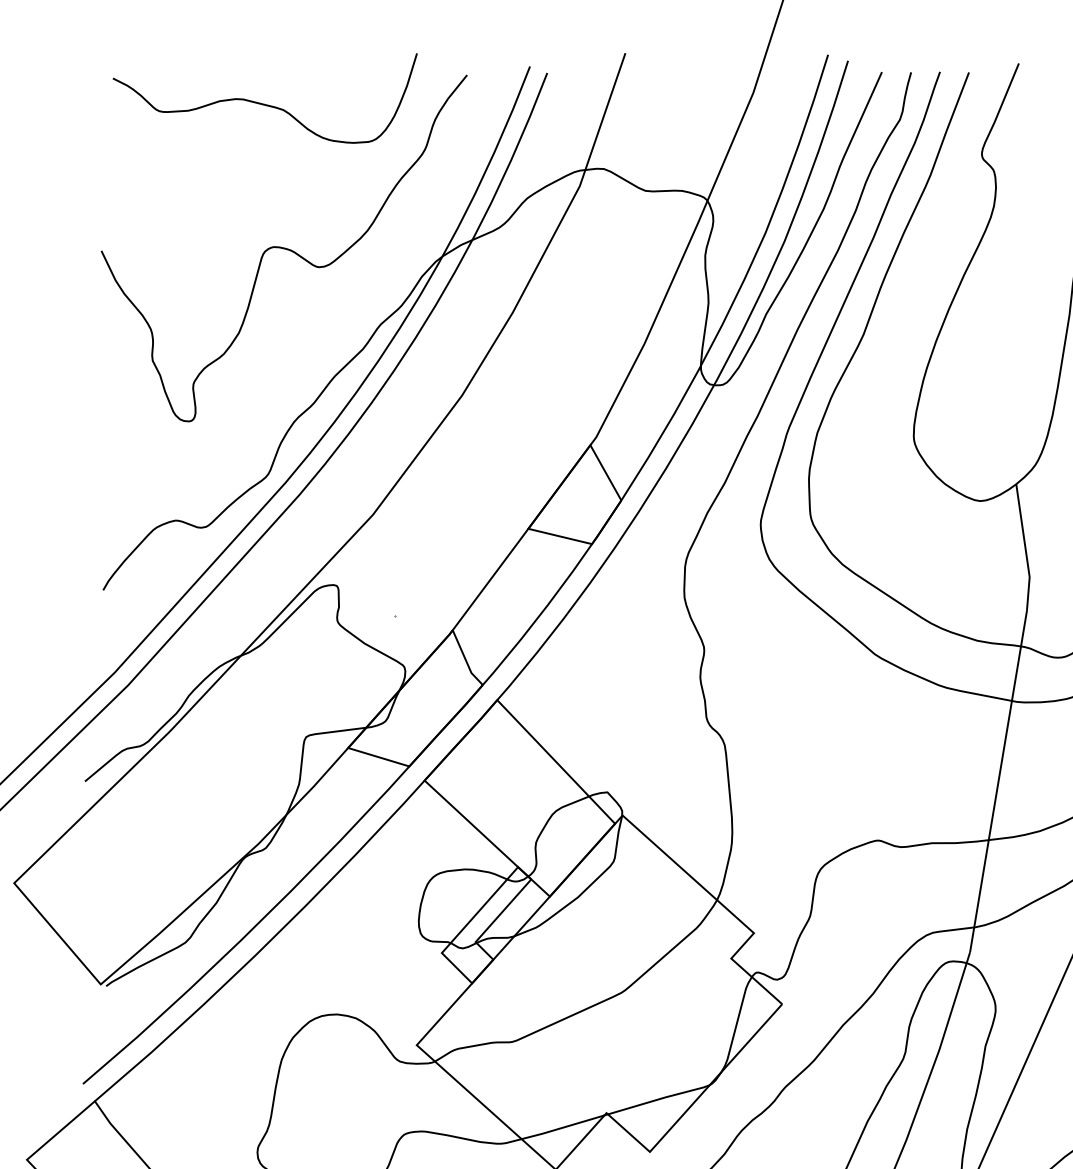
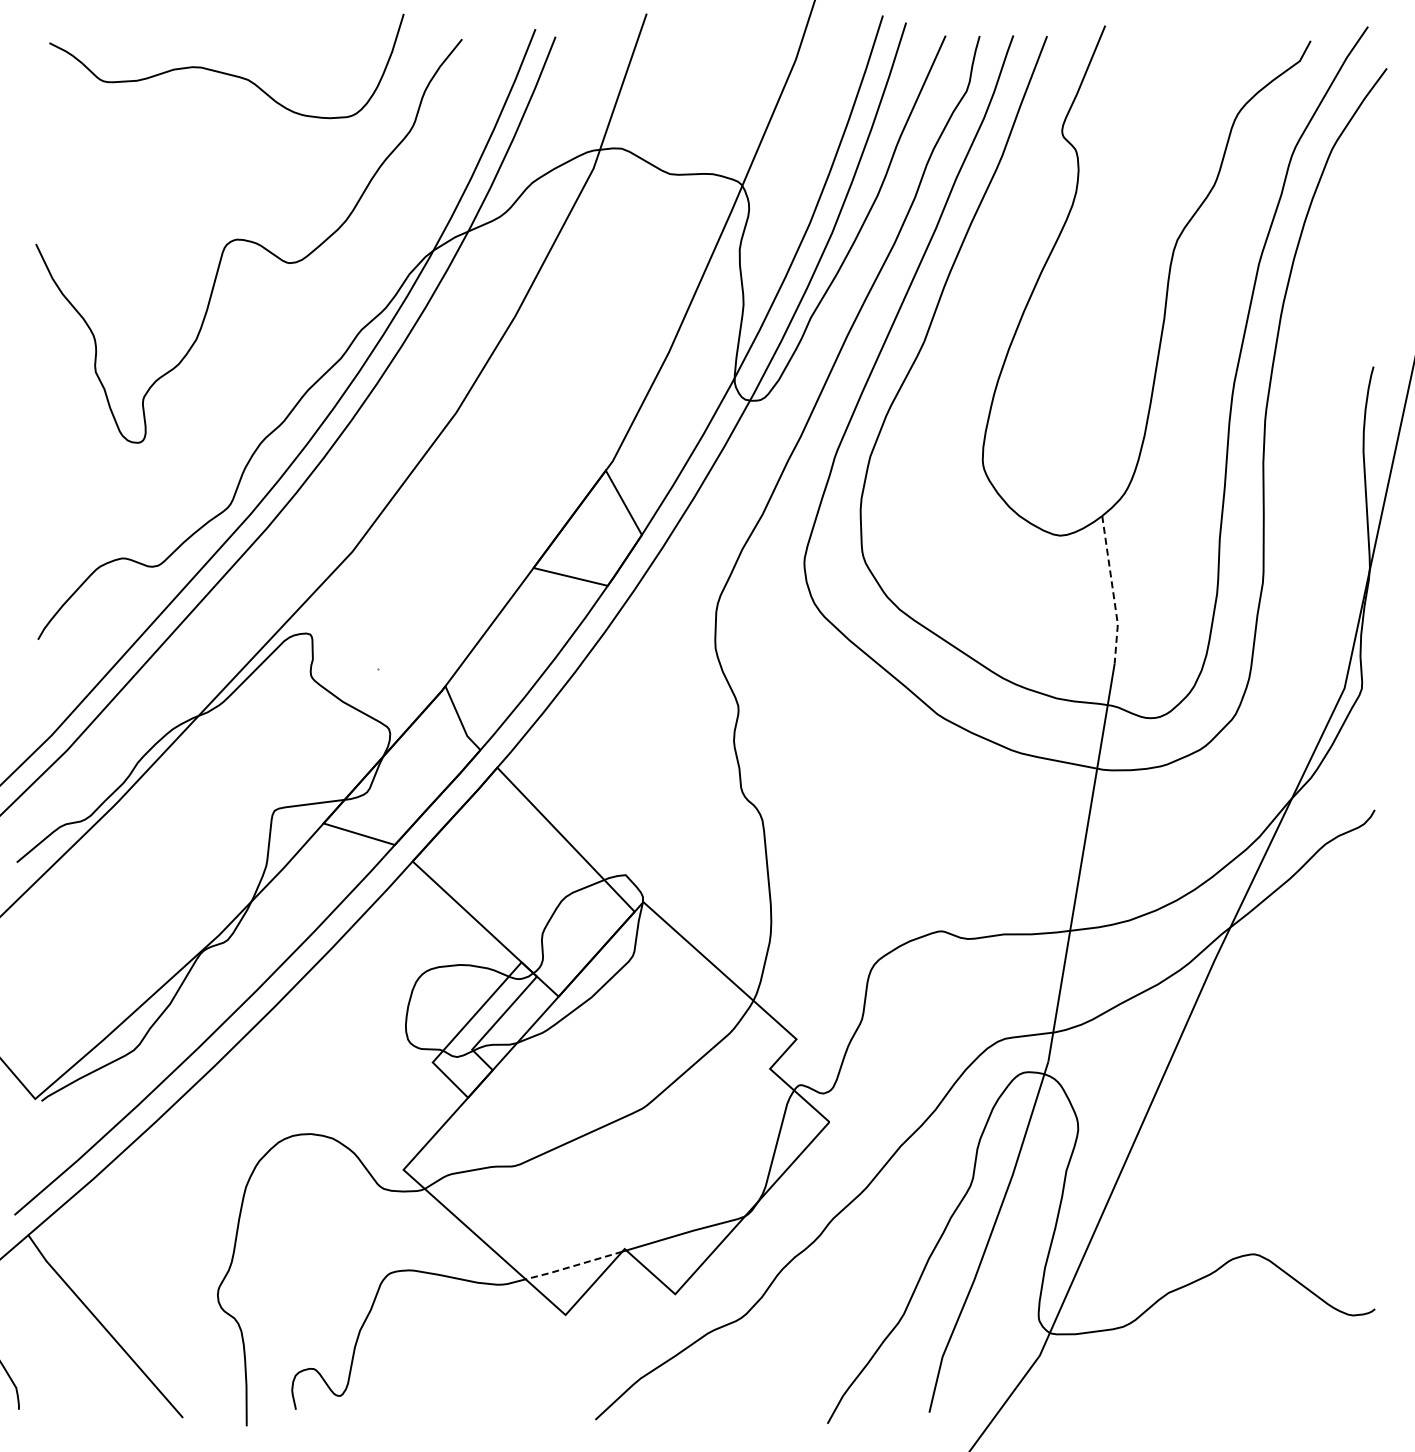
line: (1025, 548) -> (1113, 590), solid -> dashed
line: (562, 1128) -> (573, 1266), solid -> dashed

